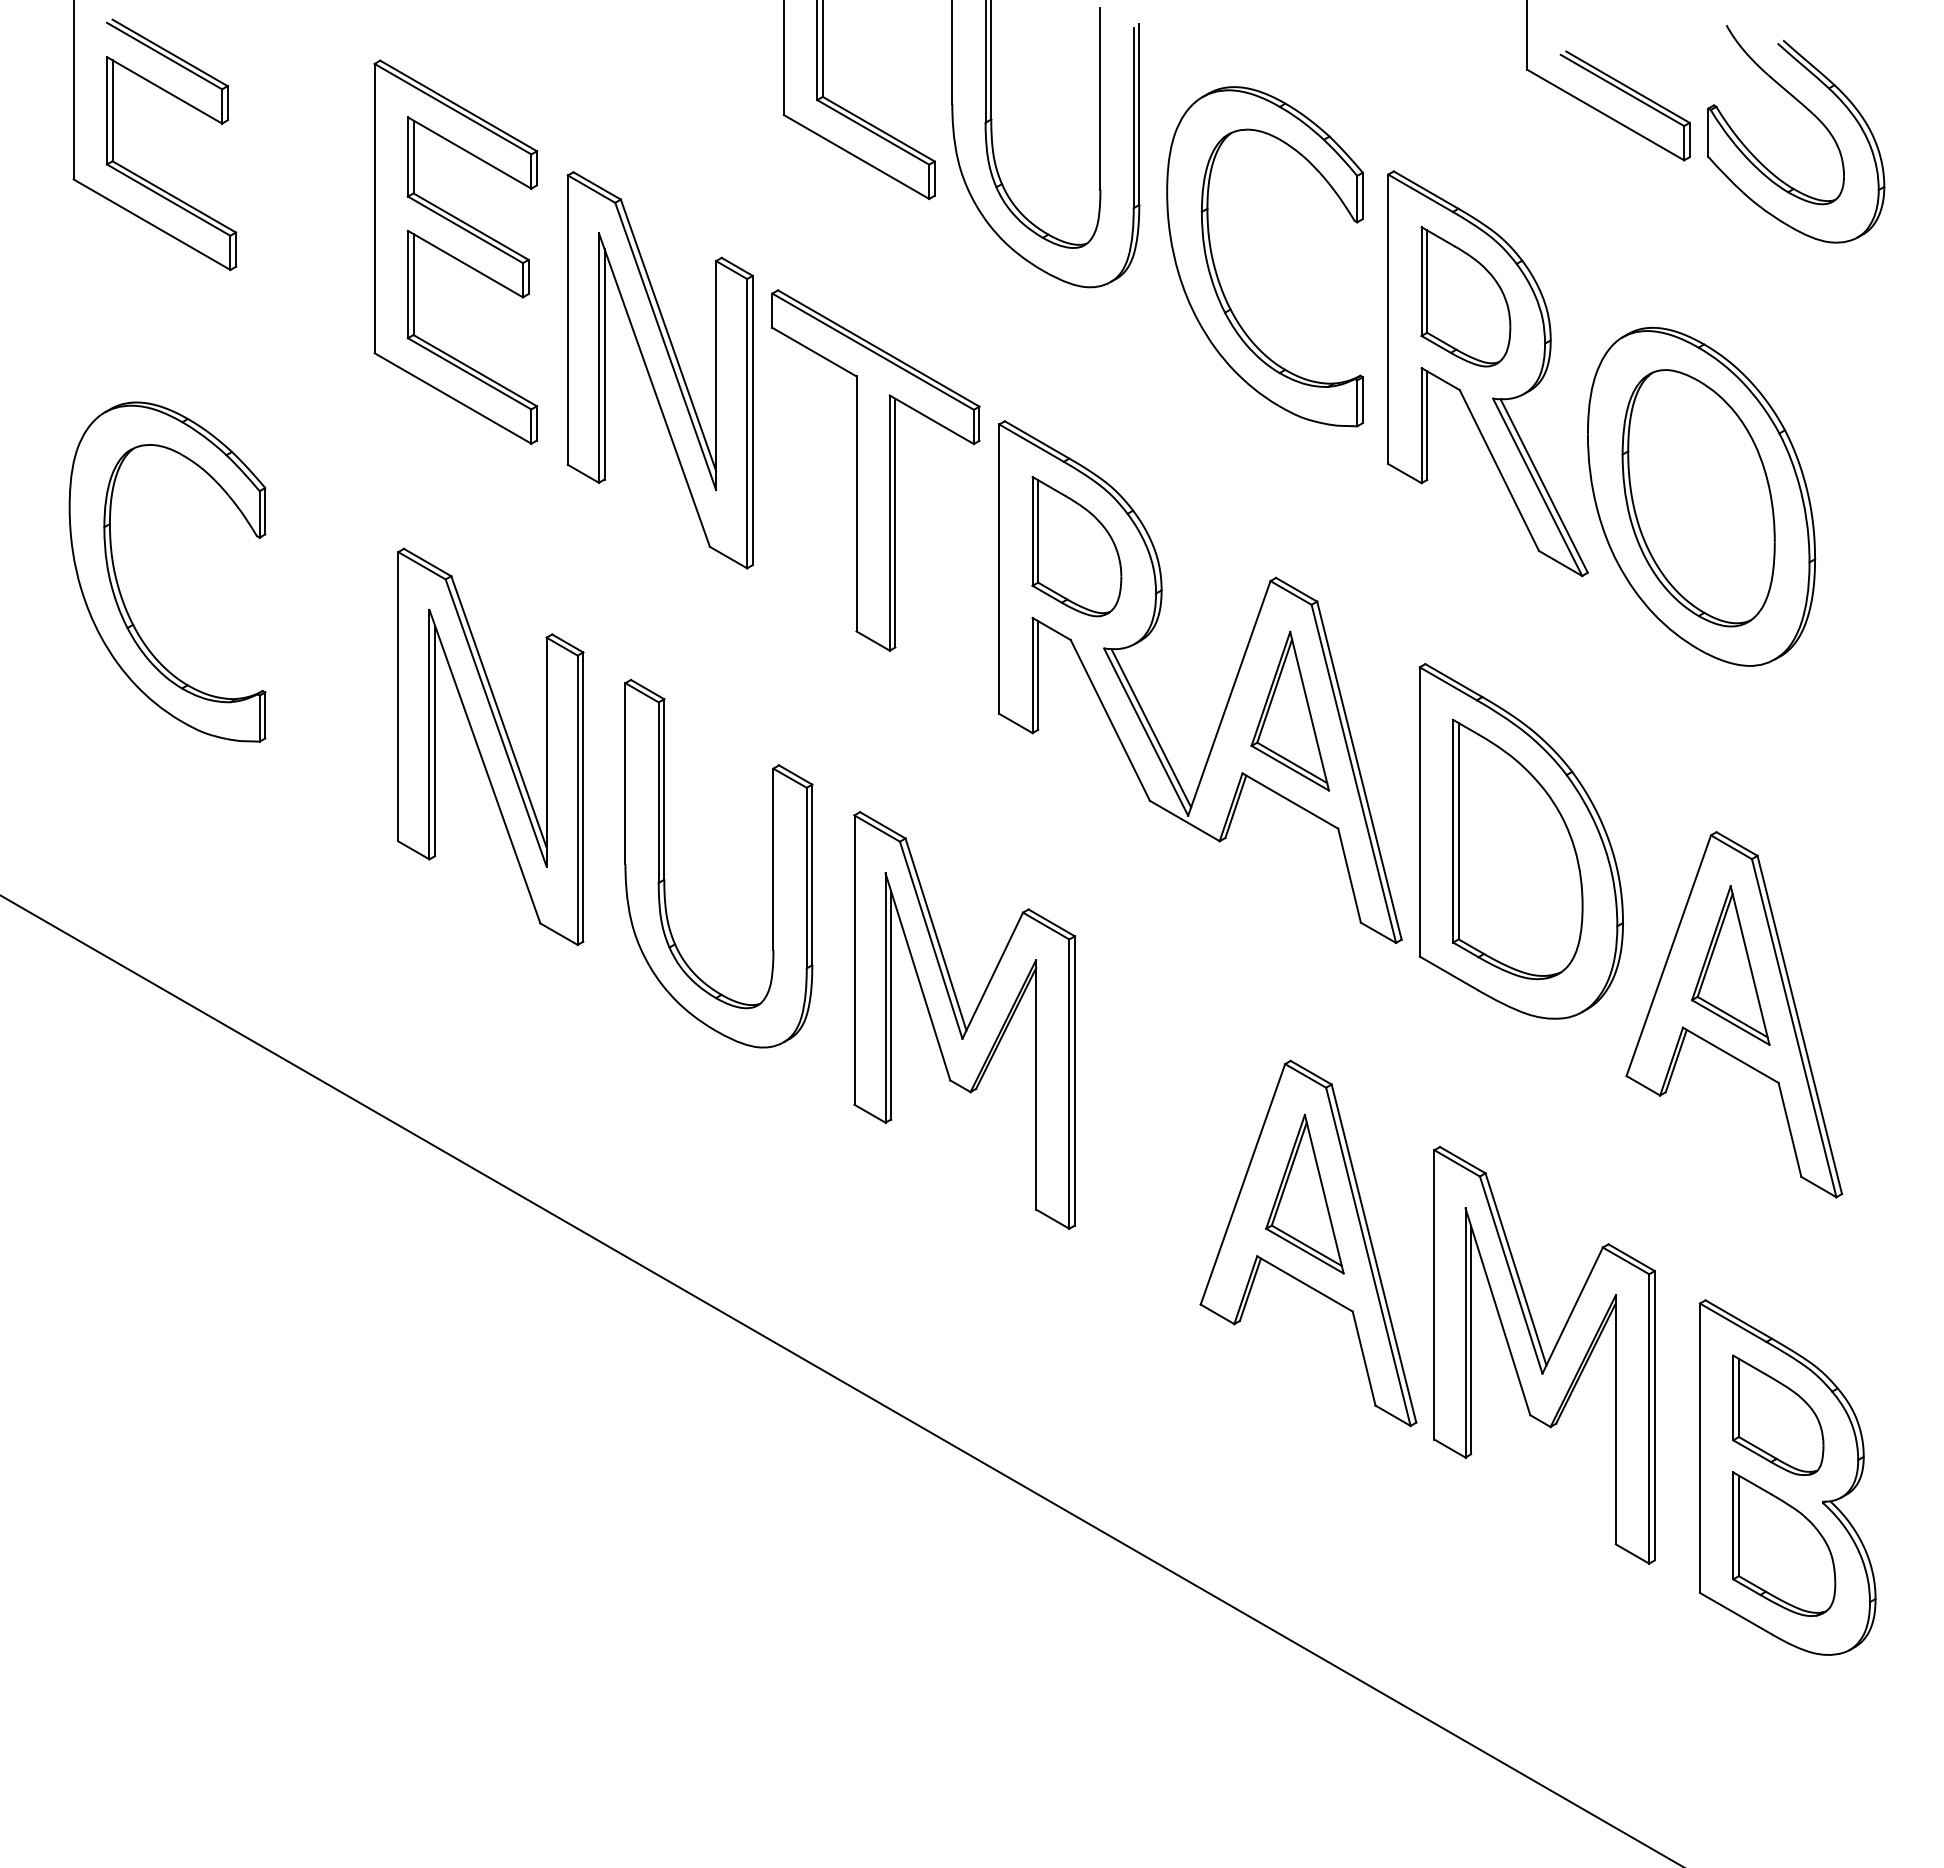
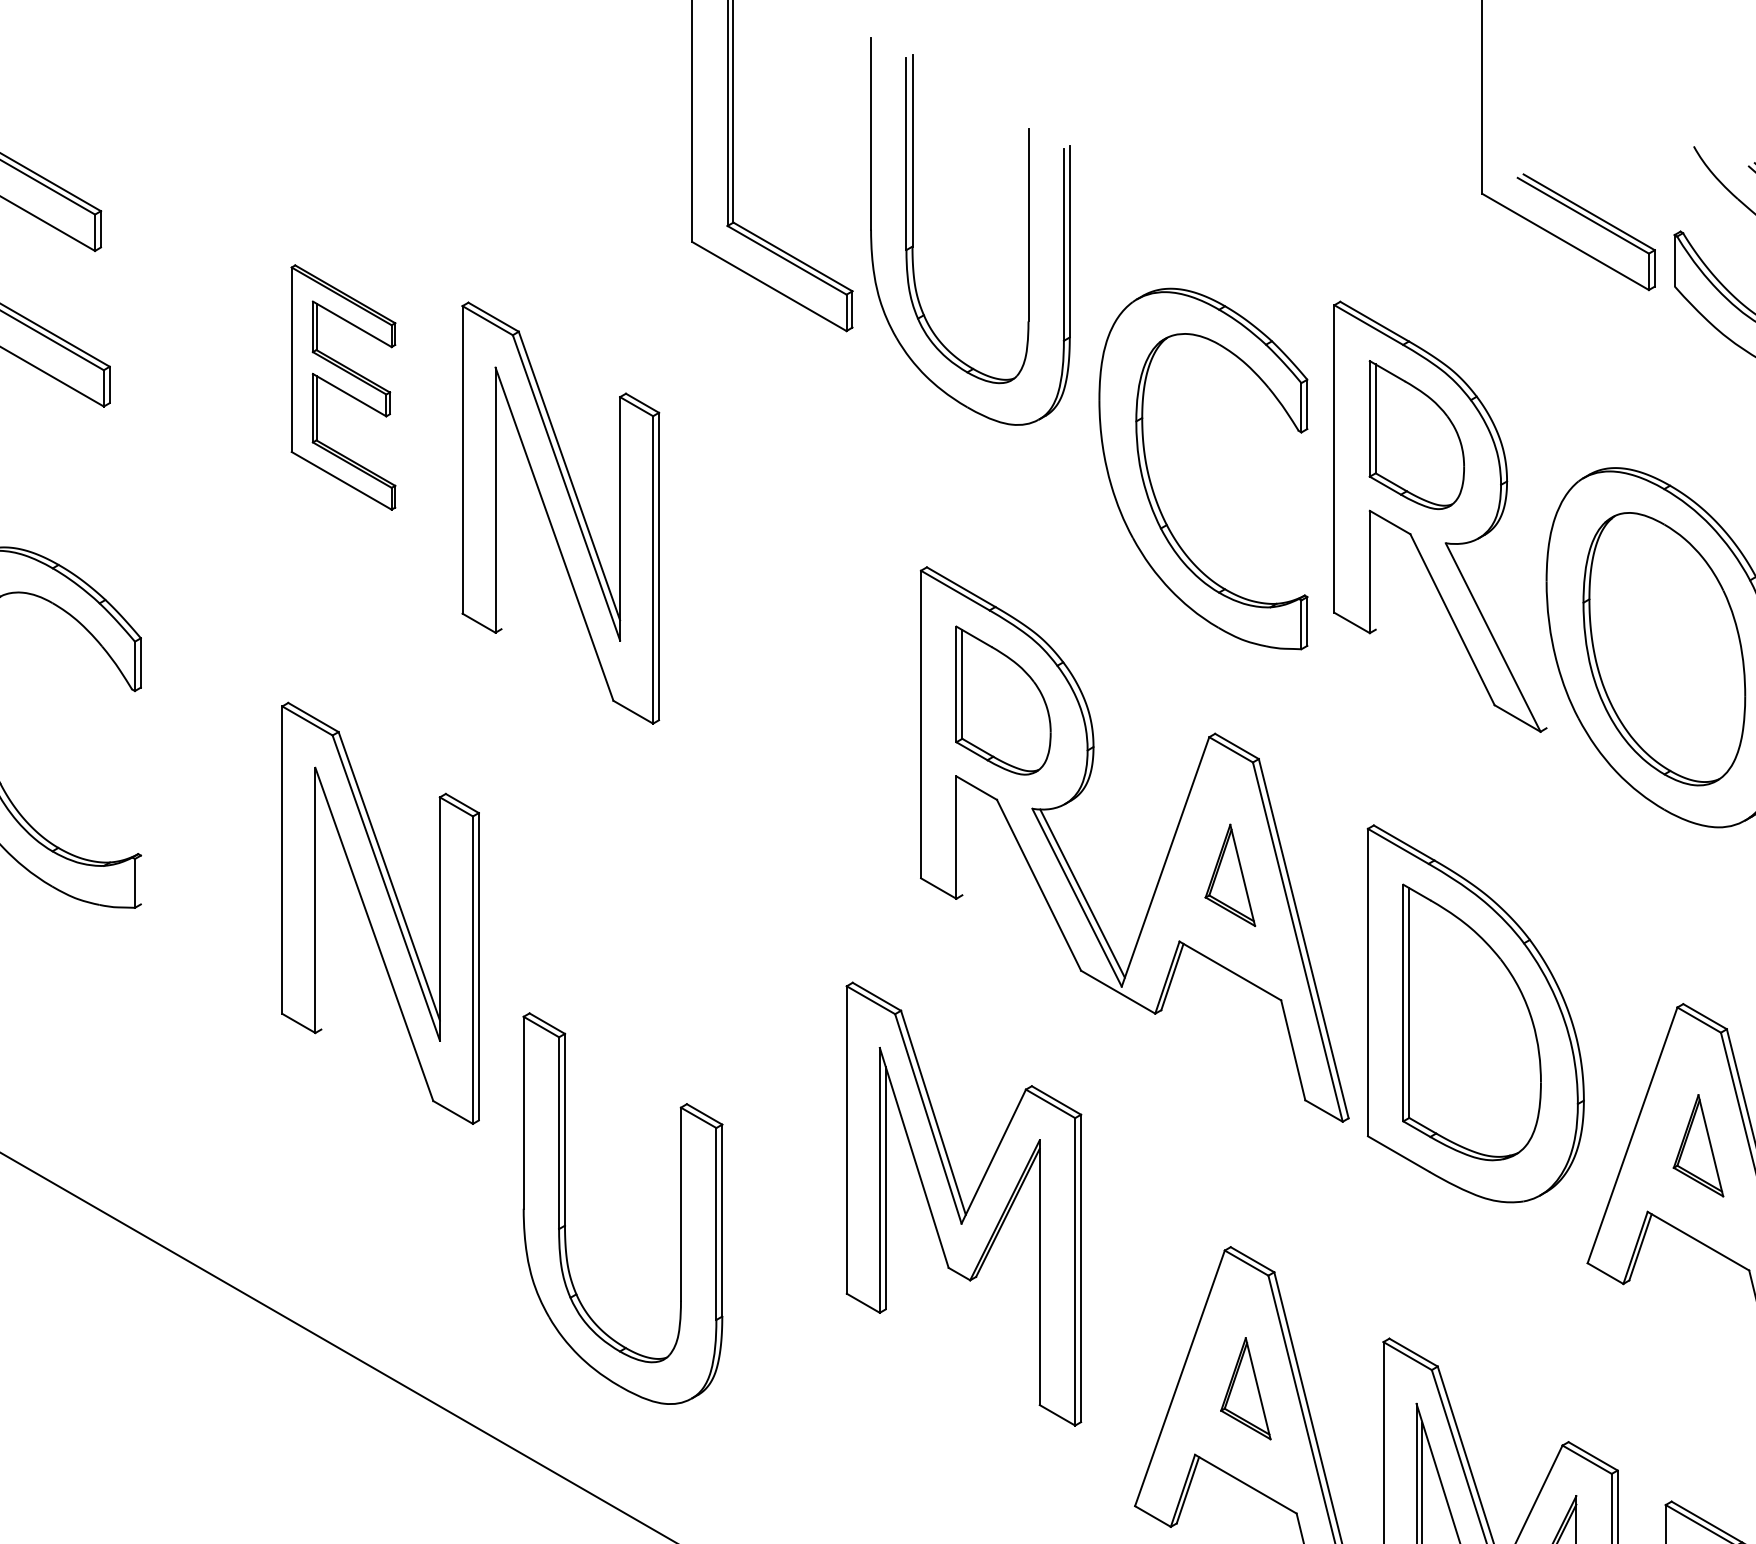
part: (455, 251) -> (343, 386), size x0.6
part: (1216, 269) -> (1151, 482), moved
line: (604, 364) -> (501, 507), removed
line: (1427, 425) -> (1376, 571), removed
part: (875, 470) -> (789, 619), removed
line: (1543, 485) -> (1499, 635), removed
line: (1038, 675) -> (962, 837), removed
part: (1290, 710) -> (1230, 874), size x0.6
line: (265, 715) -> (141, 880), removed
line: (435, 740) -> (321, 906), removed
part: (664, 863) -> (565, 1208), moved
part: (1730, 965) -> (1698, 1145), size x0.6
part: (964, 1020) -> (963, 1204), moved
part: (1304, 1193) -> (1245, 1388), size x0.6

